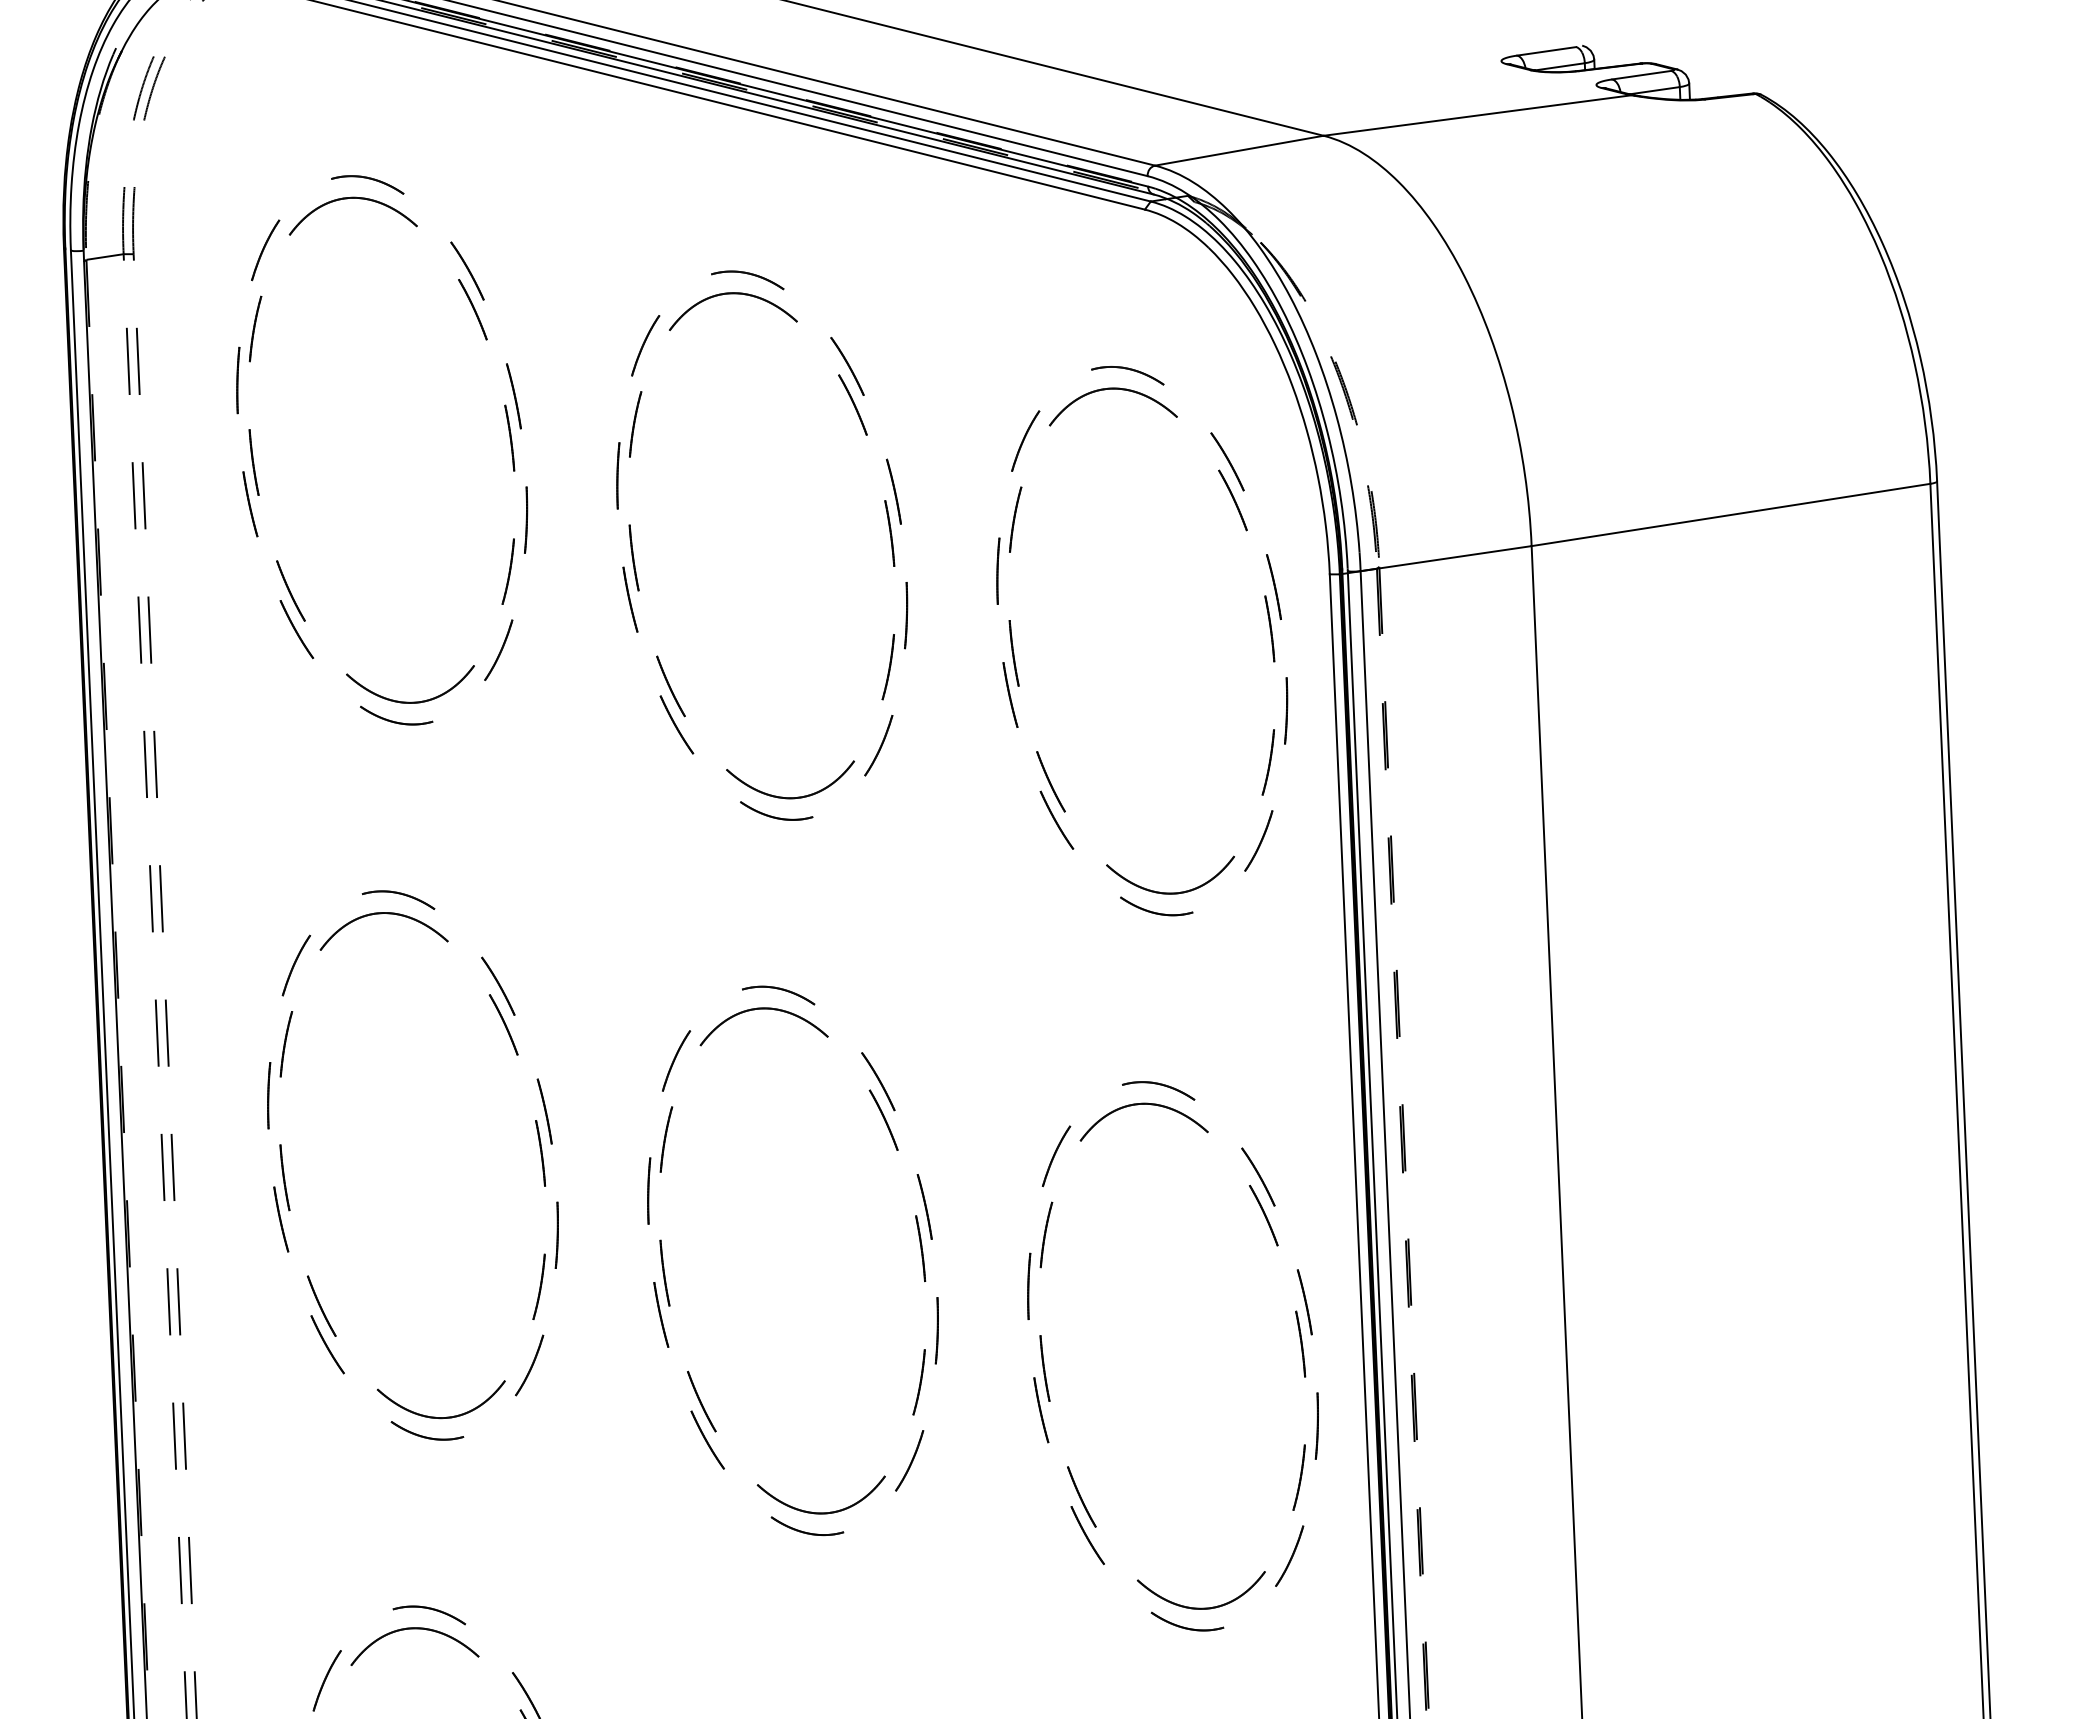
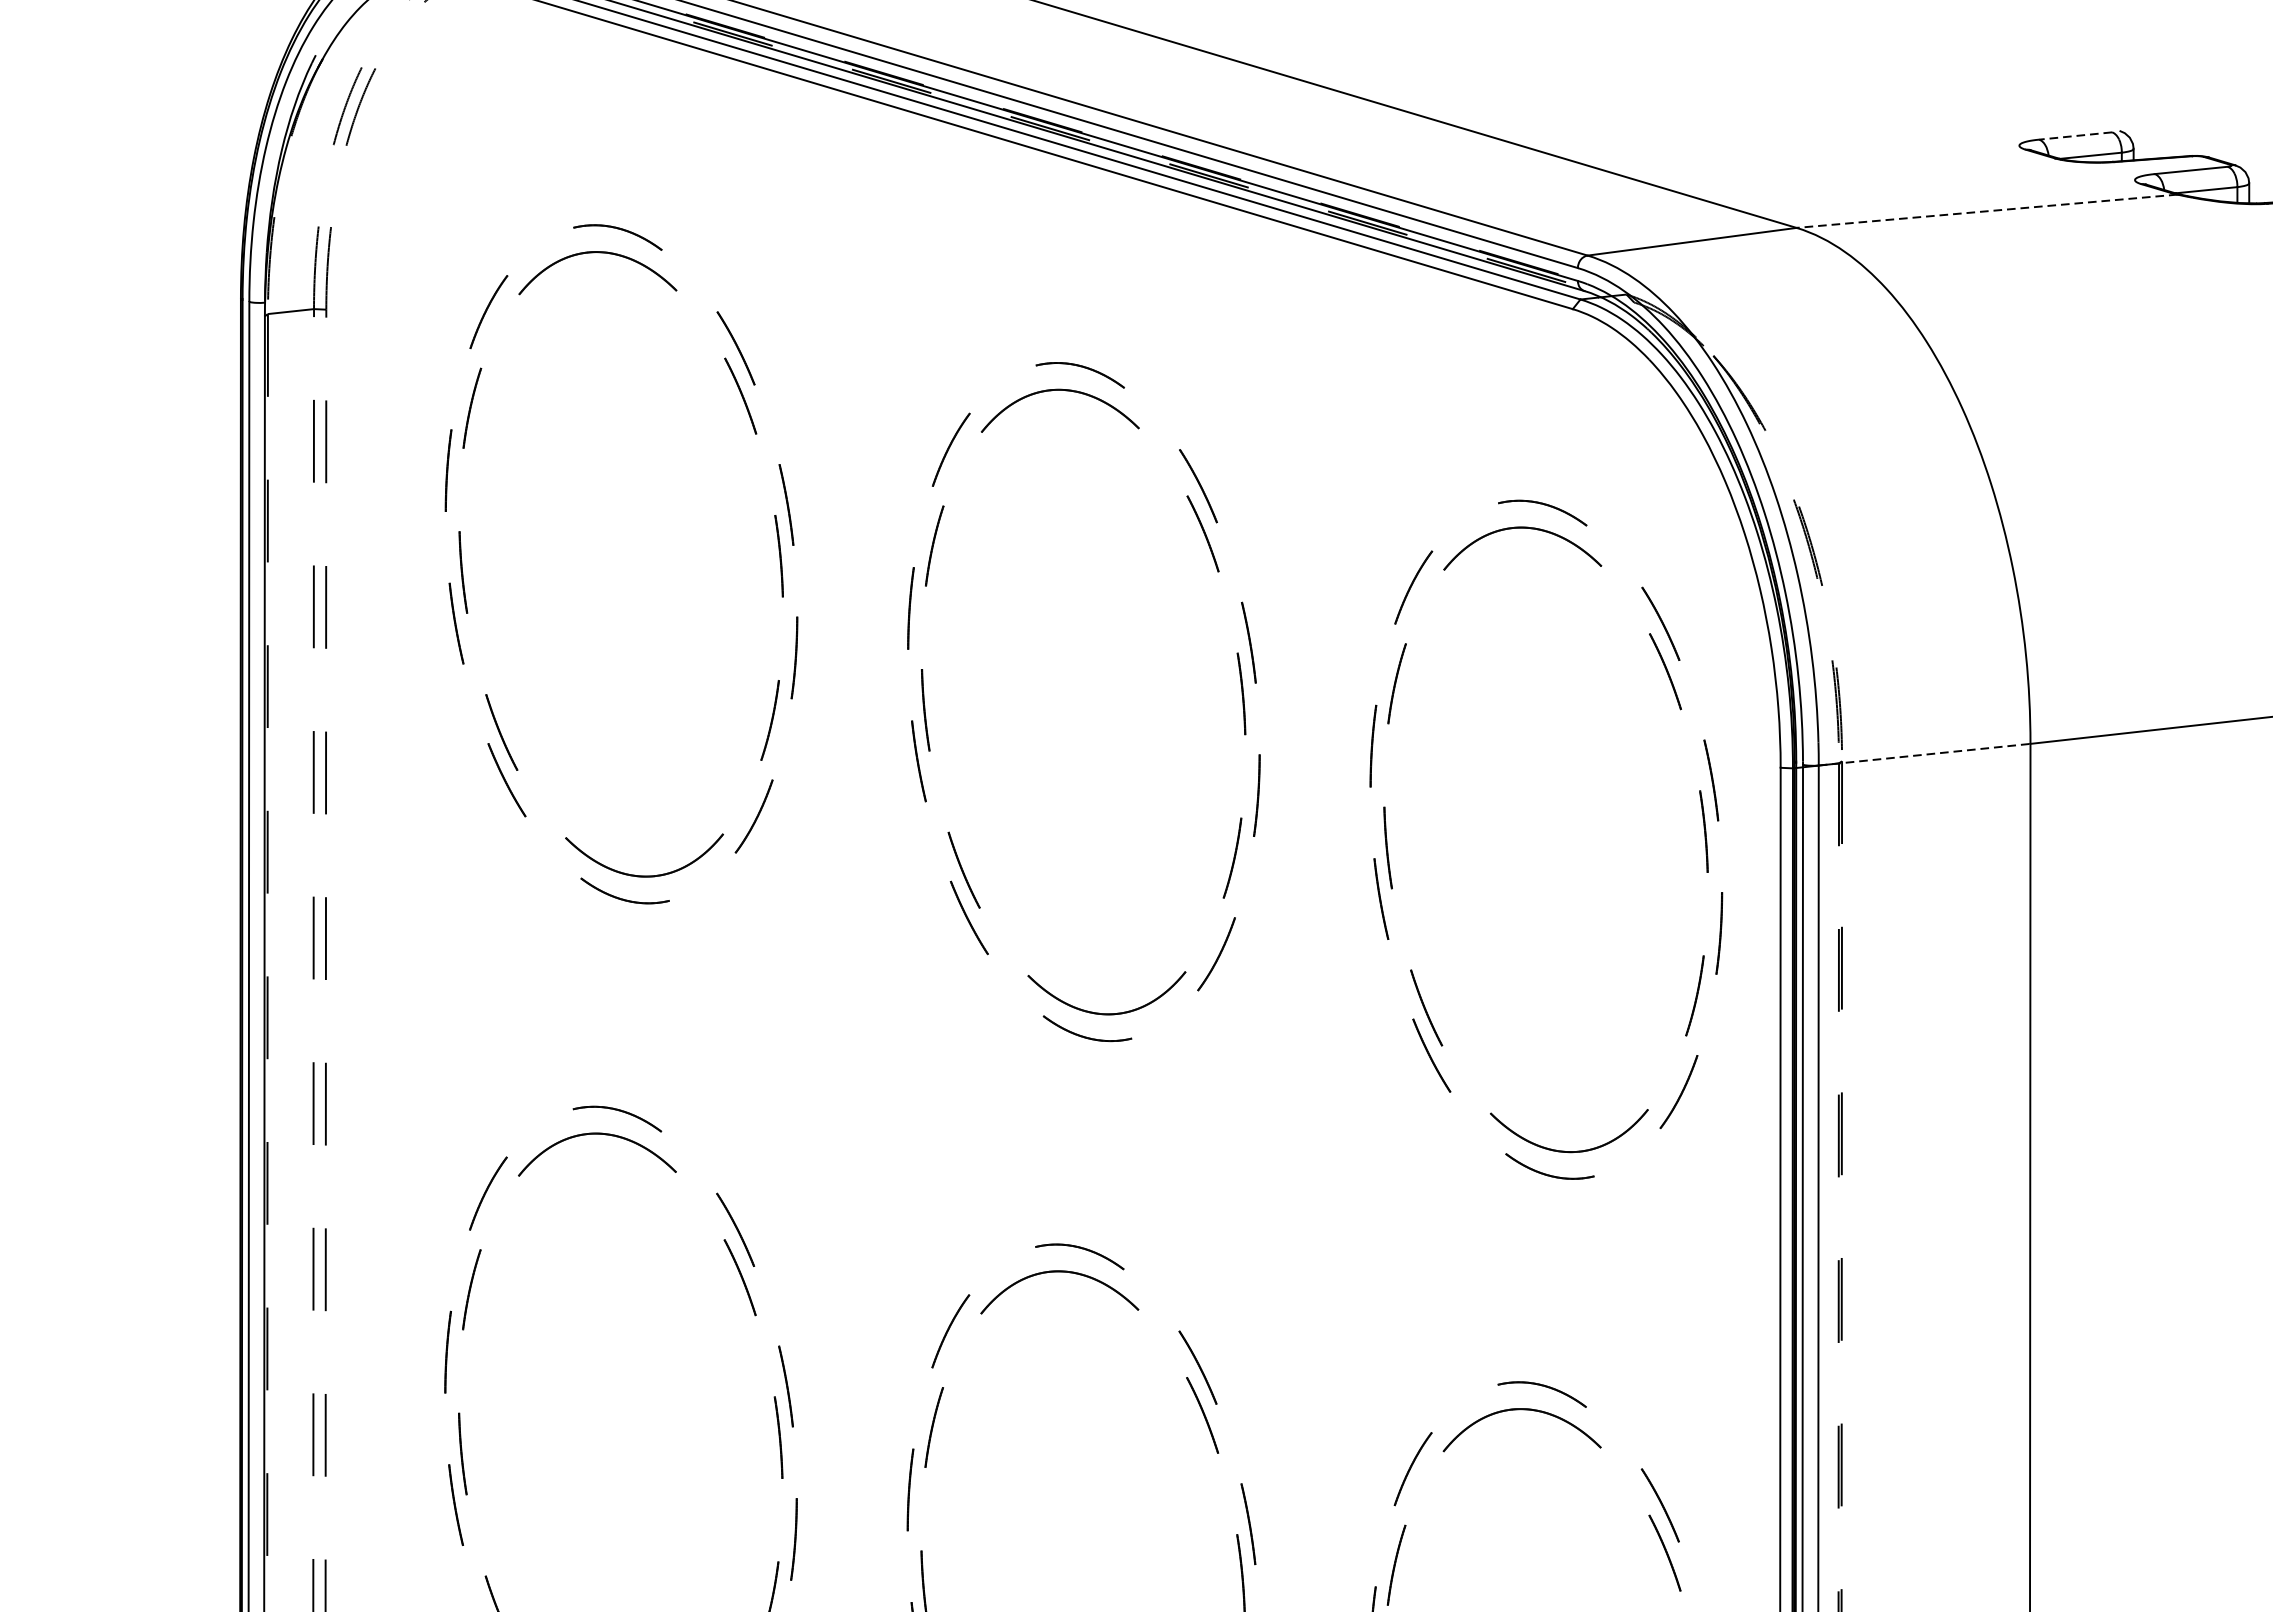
line: (1546, 51) -> (2075, 136), solid -> dashed
line: (1477, 115) -> (1987, 211), solid -> dashed
line: (1446, 558) -> (1925, 754), solid -> dashed

